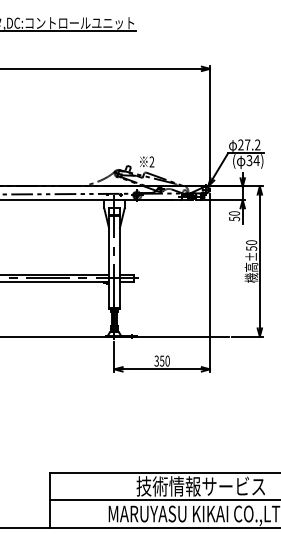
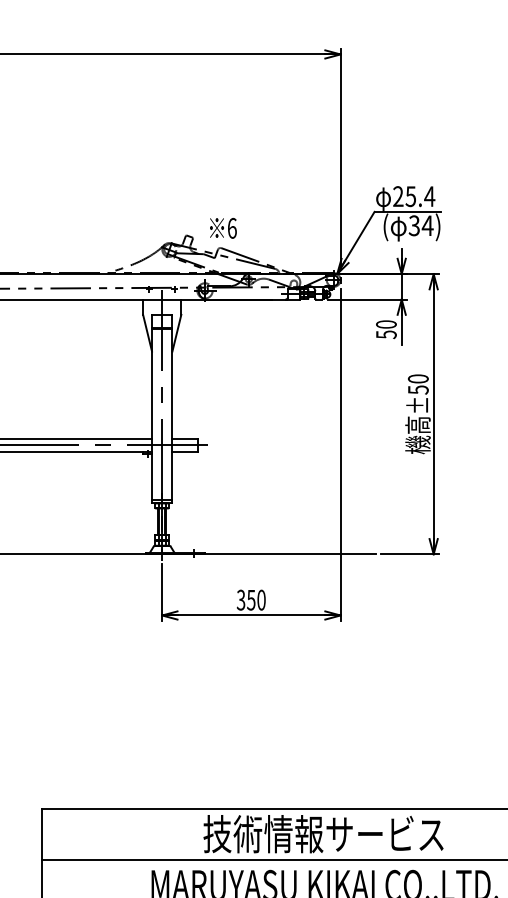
text: (252, 144) -> (419, 195), 27.2 -> 25.4
text: (151, 161) -> (231, 227), 2 -> 6

